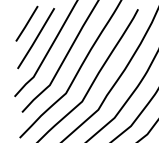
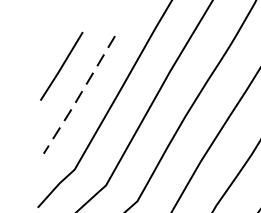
line: (35, 39) -> (78, 96), solid -> dashed

